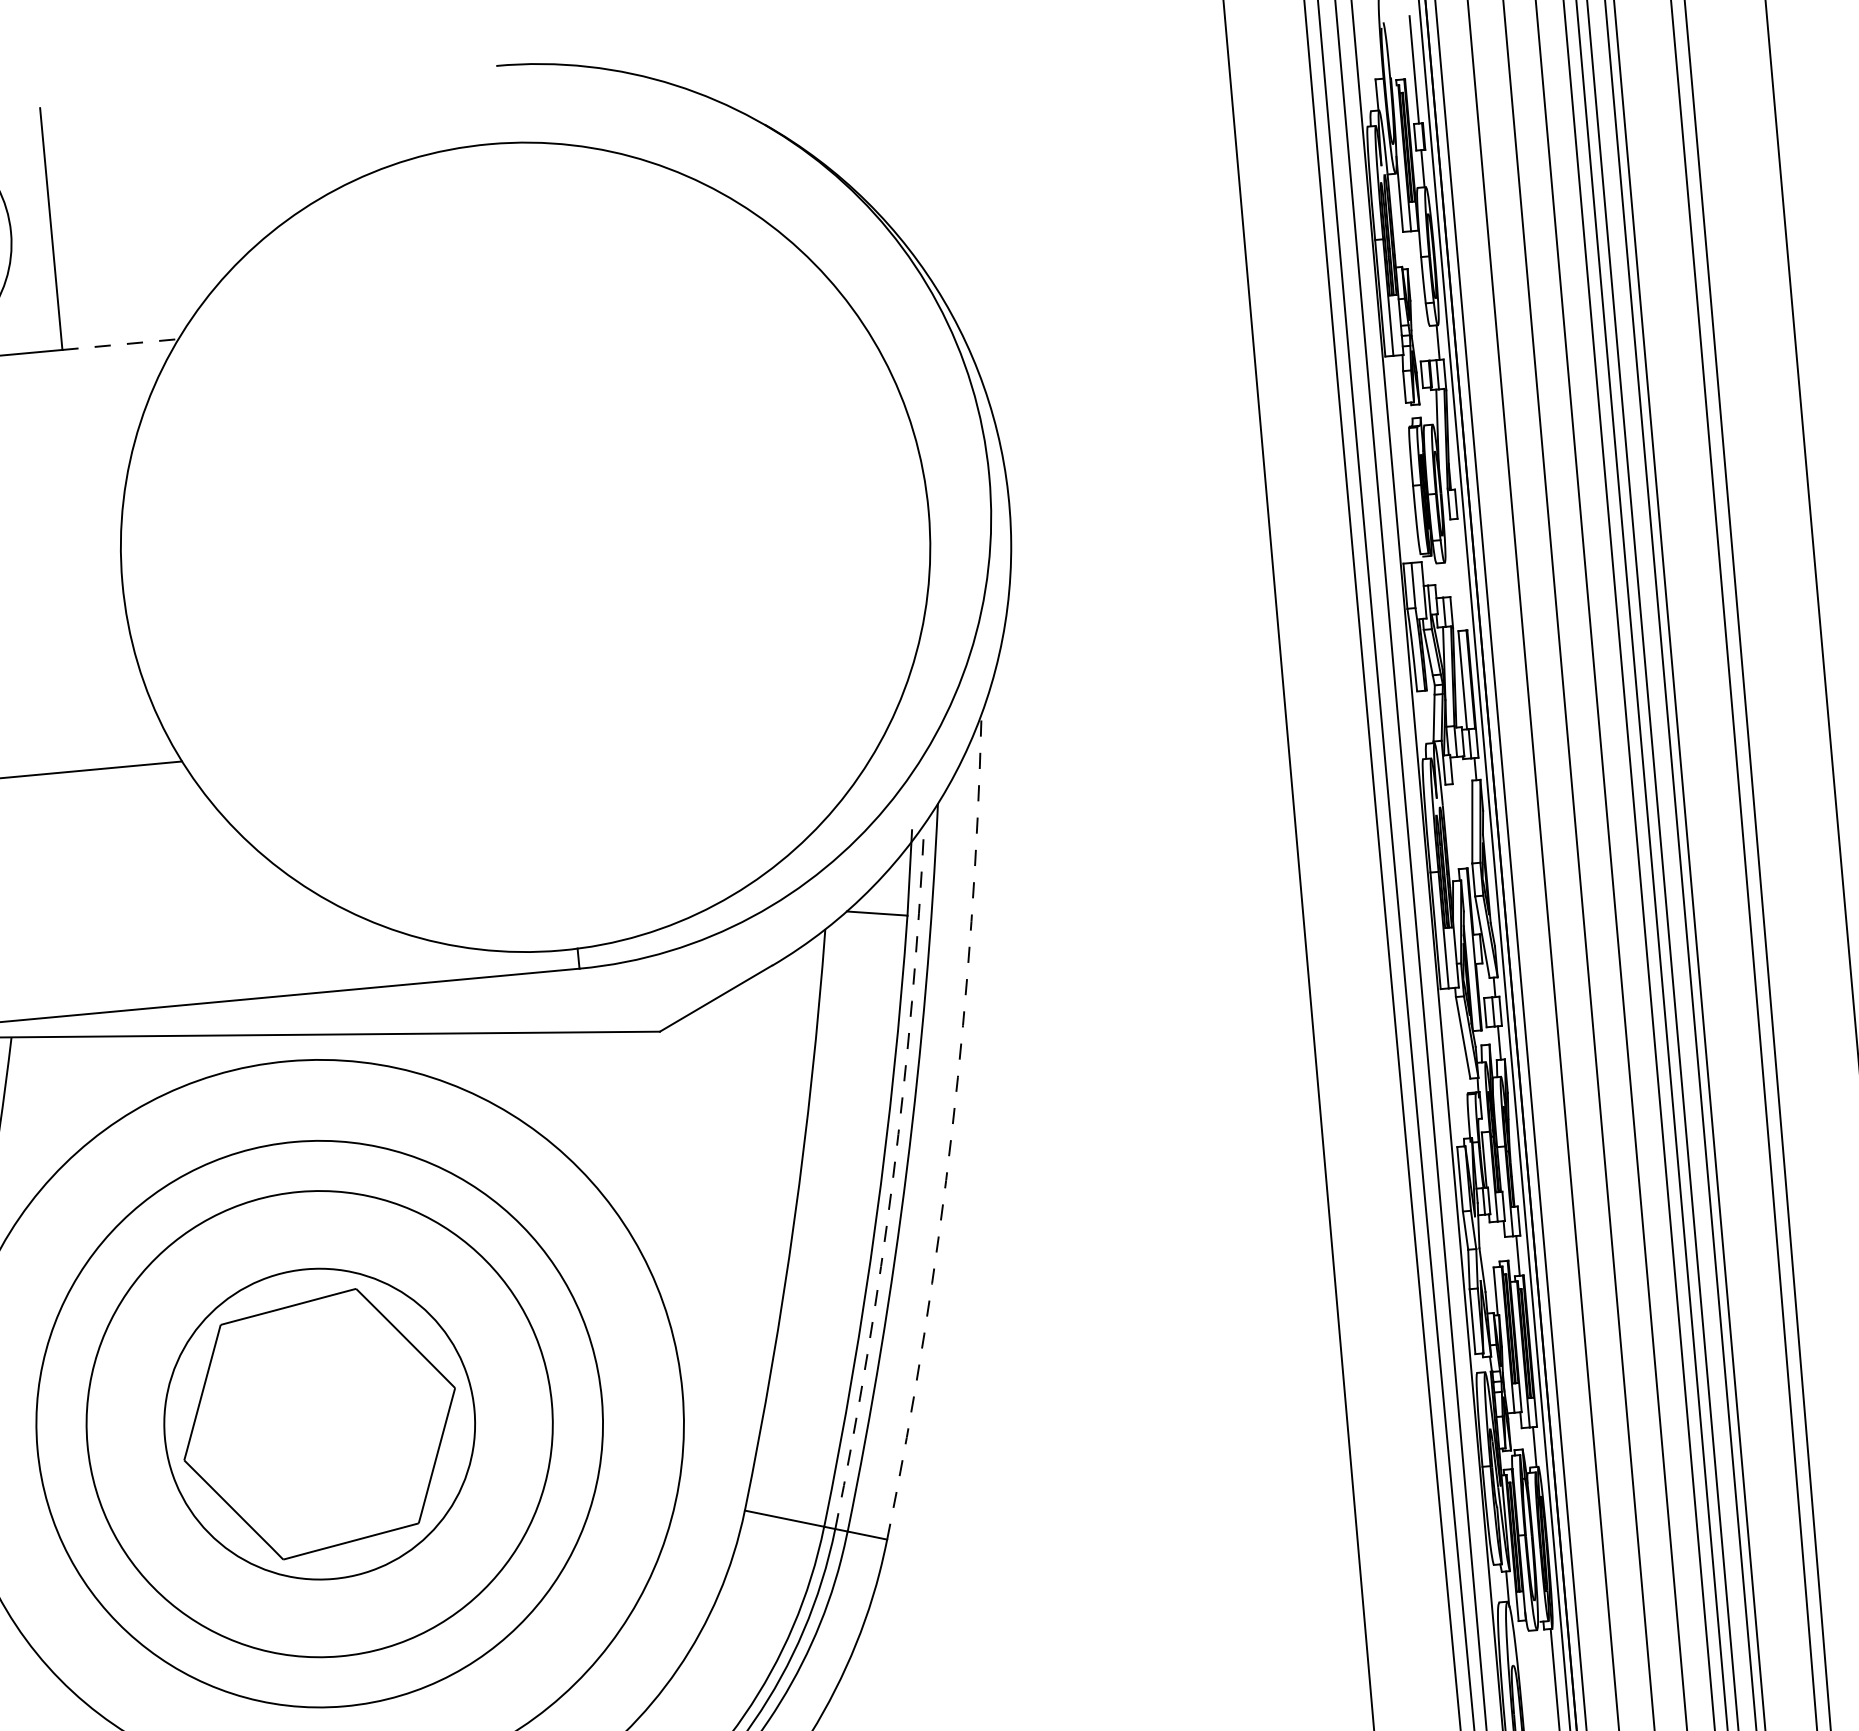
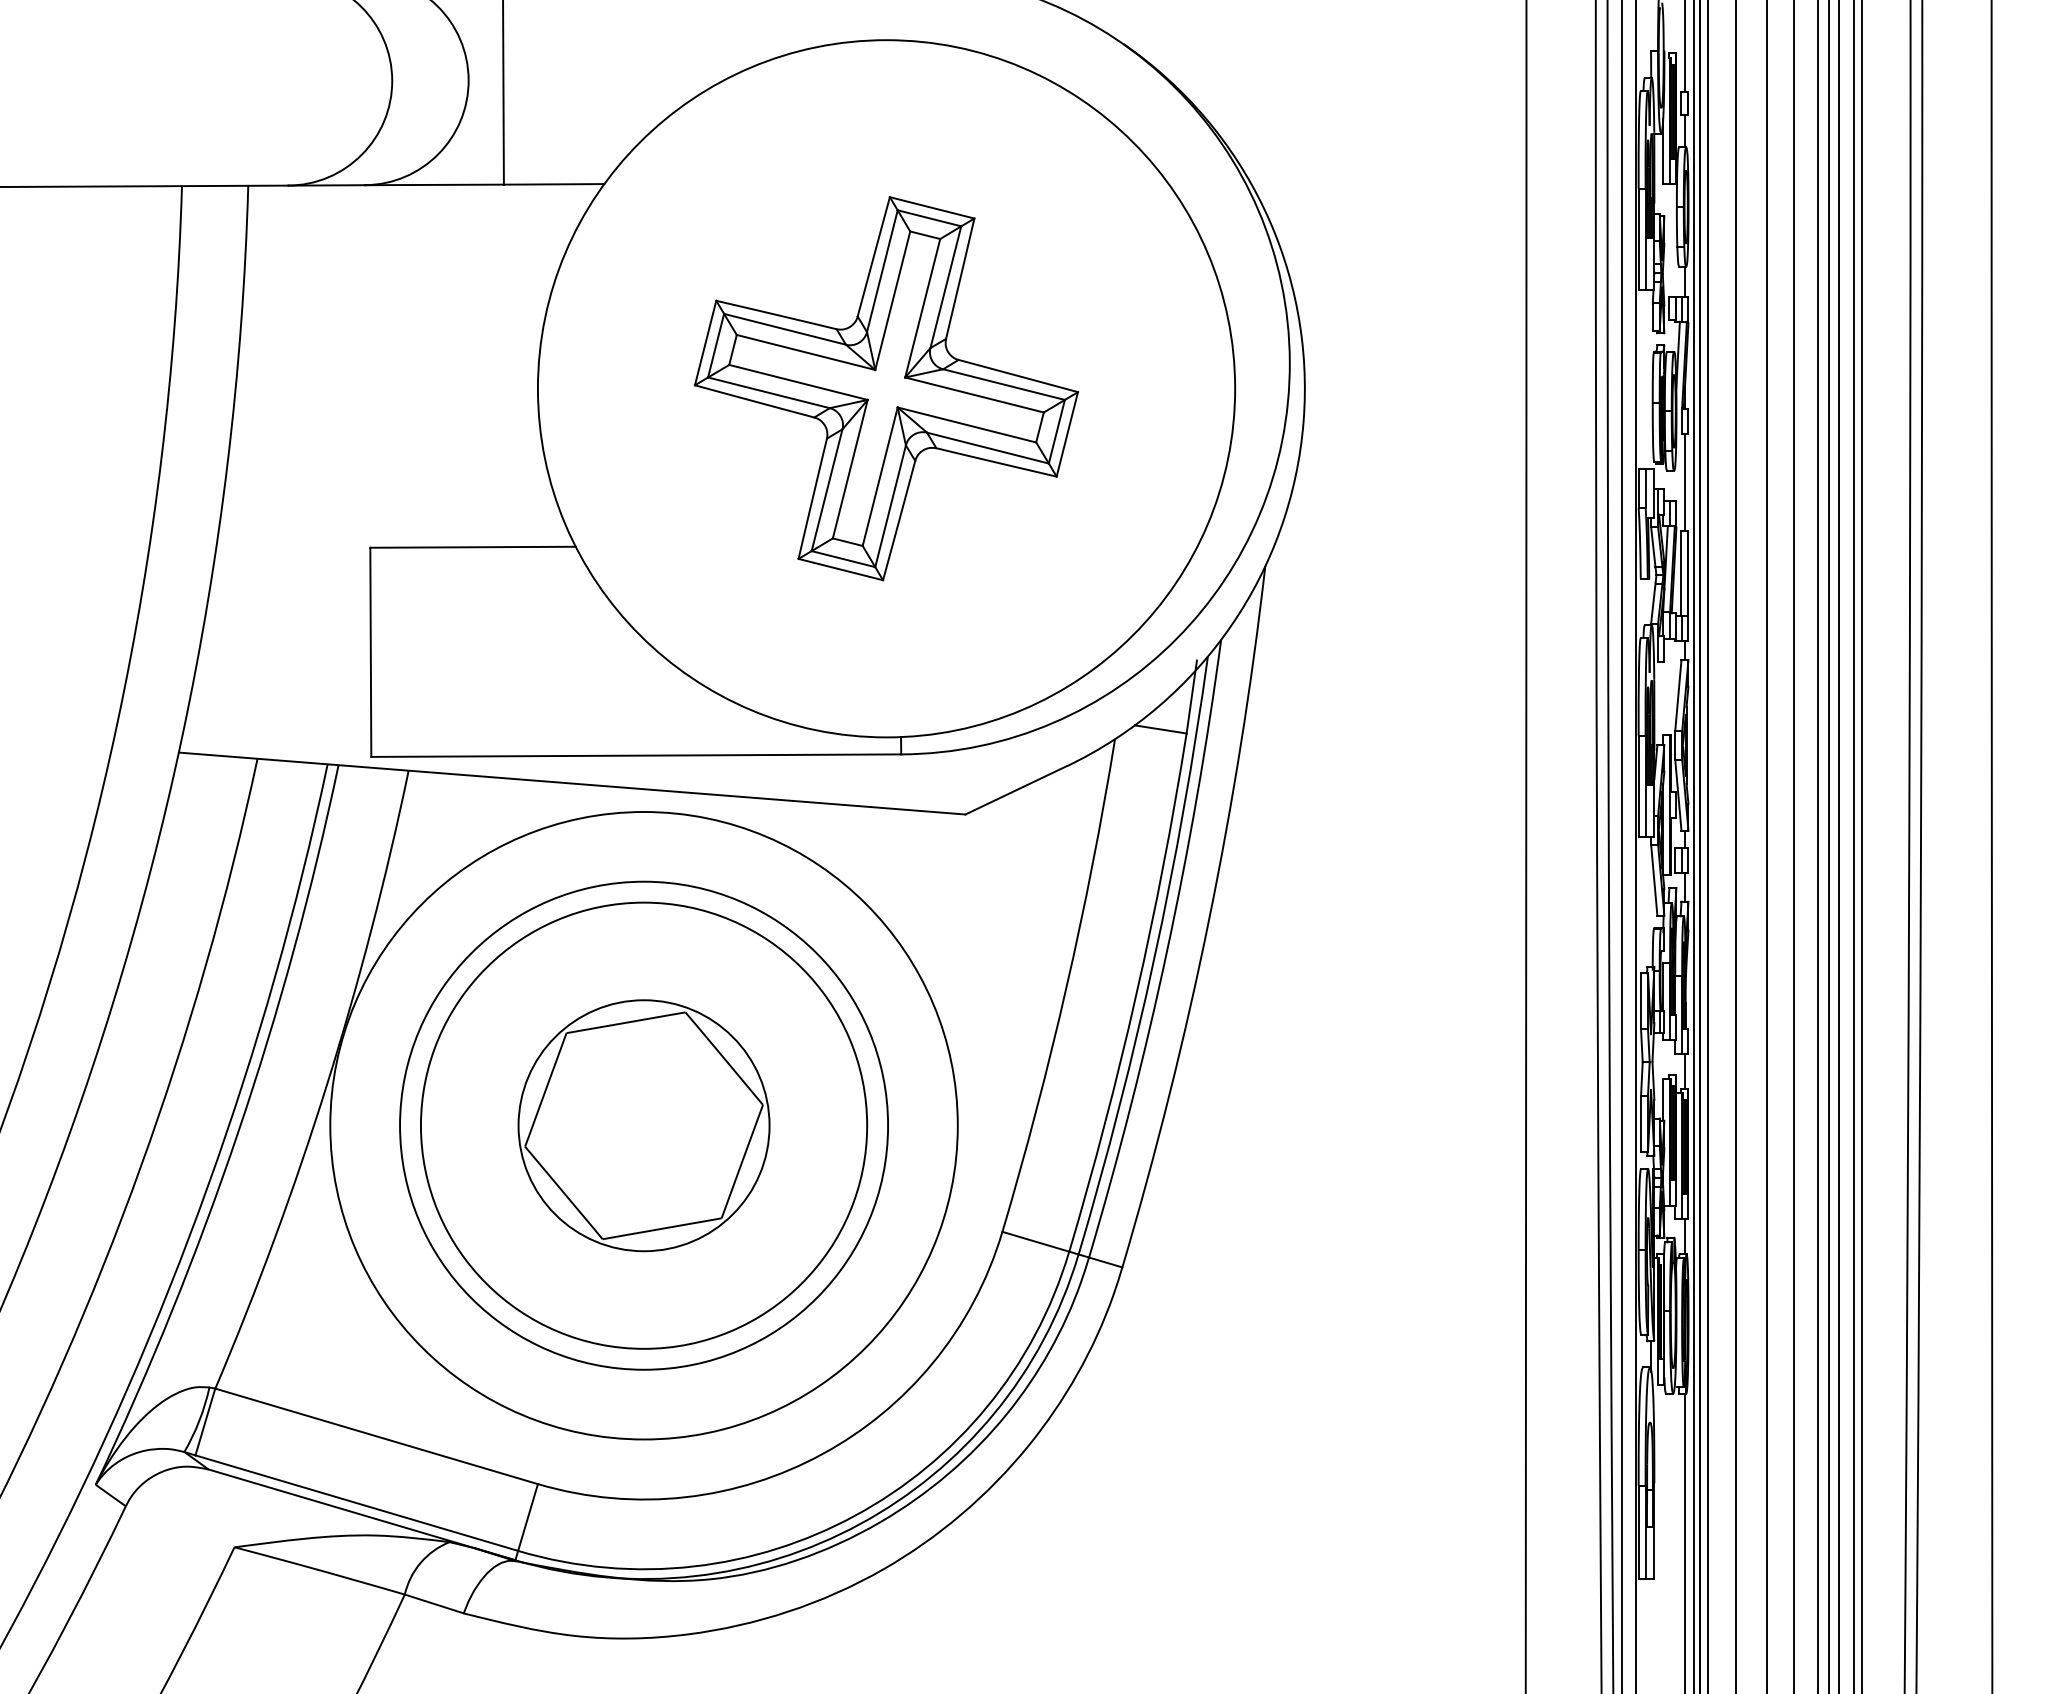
line: (120, 344) -> (554, 184), dashed -> solid
part: (525, 547) -> (886, 388), added
line: (1459, 574) -> (1685, 482), added
arc: (952, 1128) -> (1209, 919), dashed -> solid
arc: (893, 1177) -> (1154, 957), dashed -> solid
circle: (319, 1423) -> (643, 1125), size x0.62
circle: (319, 1423) -> (643, 1125), size x1.67

